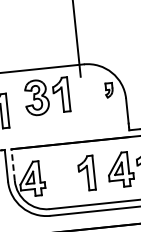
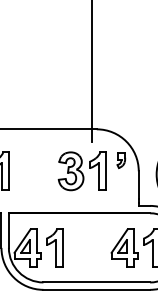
part: (46, 96) -> (81, 171), moved
line: (12, 165) -> (8, 230), dashed -> solid
part: (86, 173) -> (54, 247), moved

